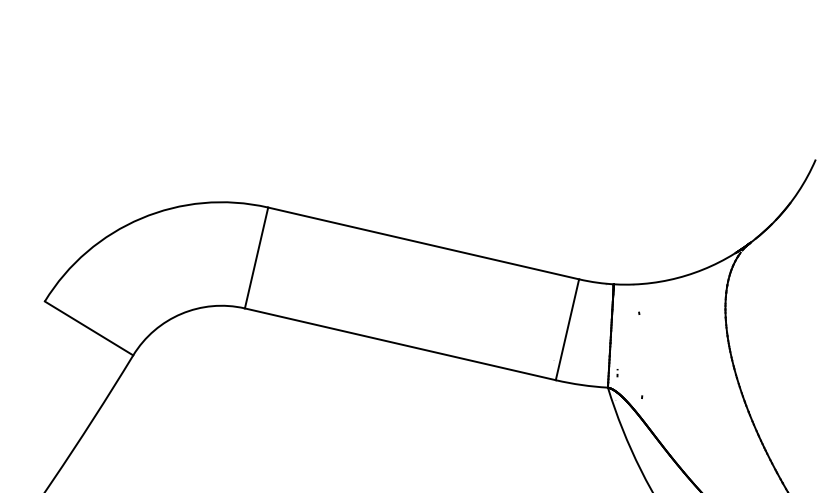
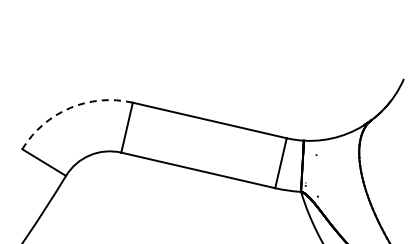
arc: (142, 219) -> (70, 108), solid -> dashed

